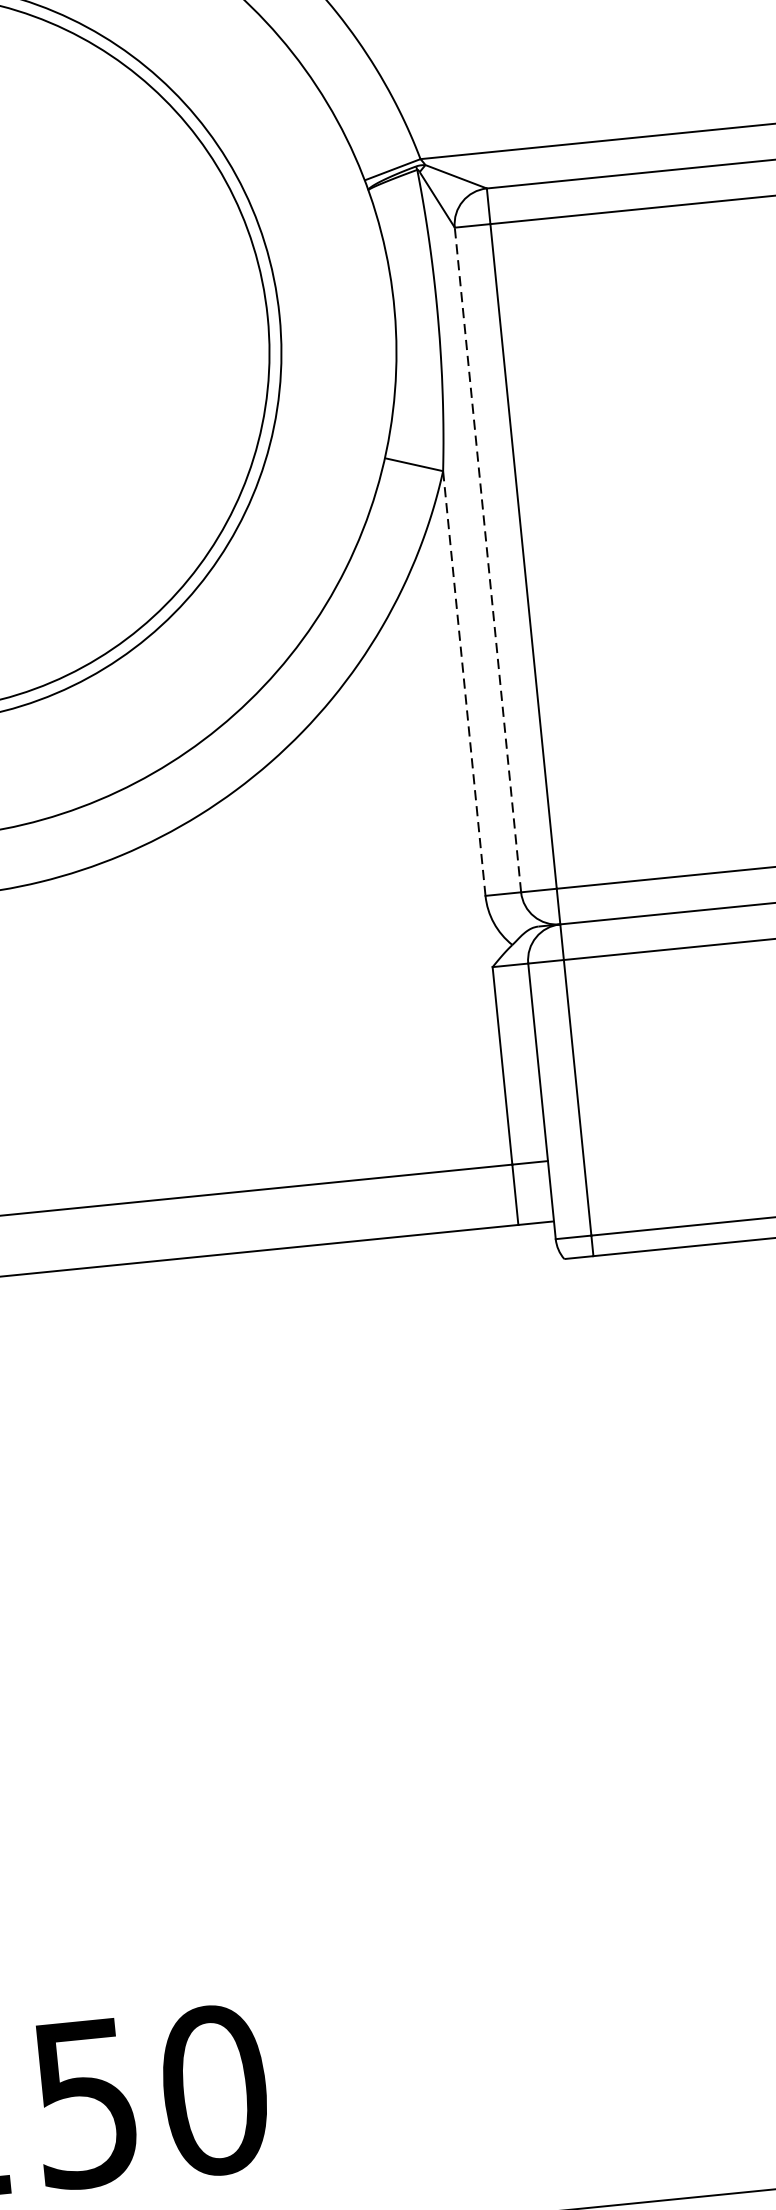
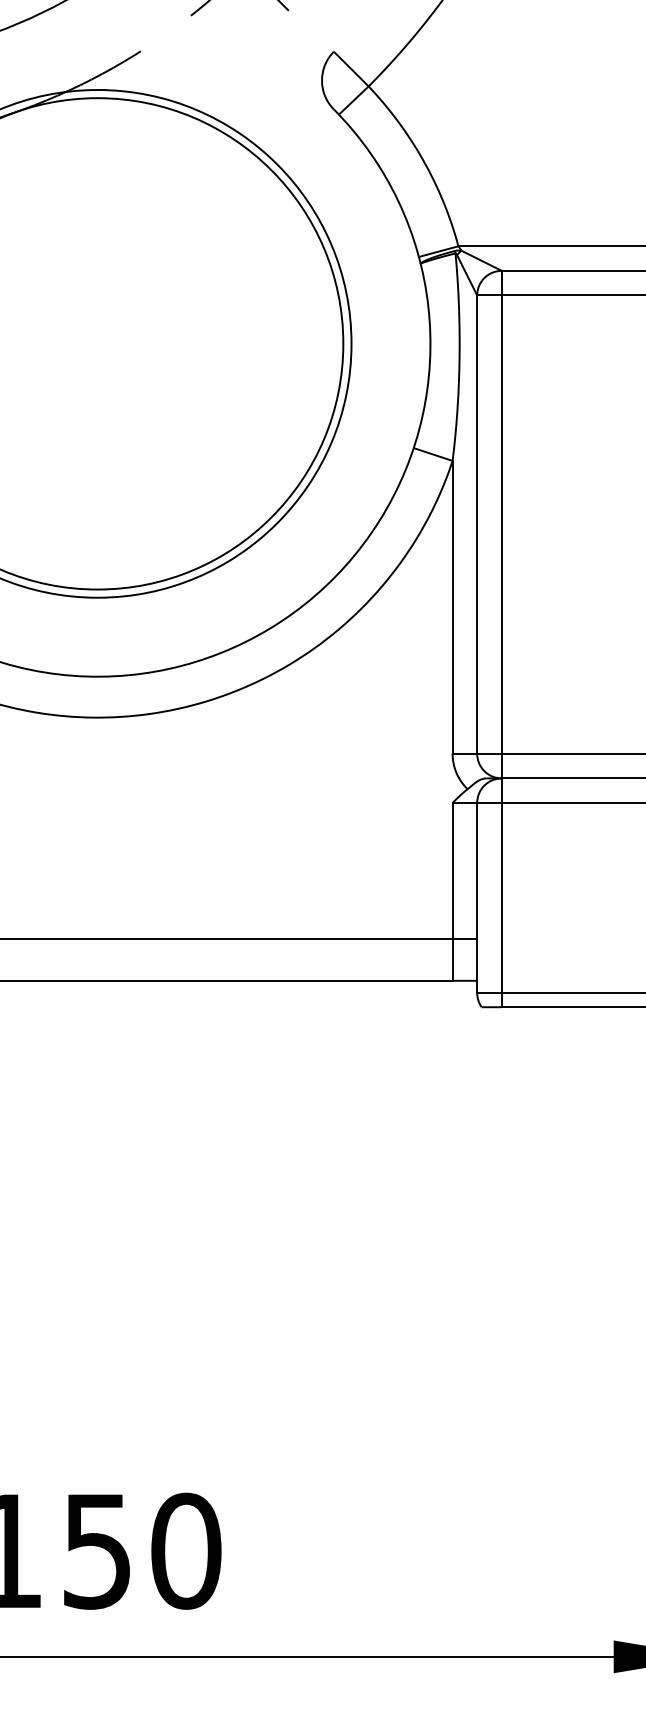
line: (488, 559) -> (477, 524), dashed -> solid
line: (464, 683) -> (452, 607), dashed -> solid

